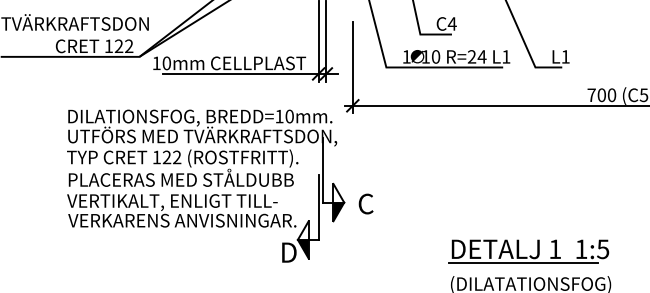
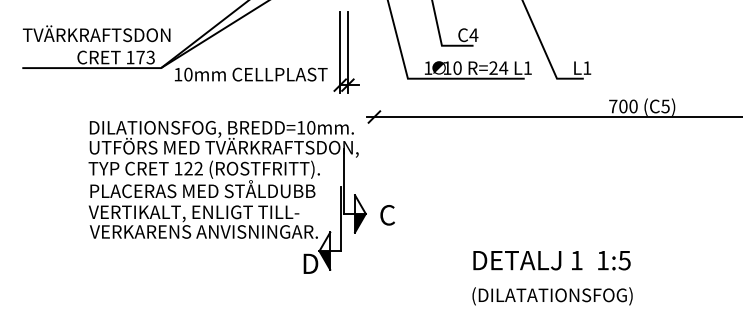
text: (123, 46) -> (145, 57), 122 -> 173
line: (352, 67) -> (374, 78), removed
line: (240, 74) -> (262, 85), removed
line: (522, 262) -> (544, 273), removed

